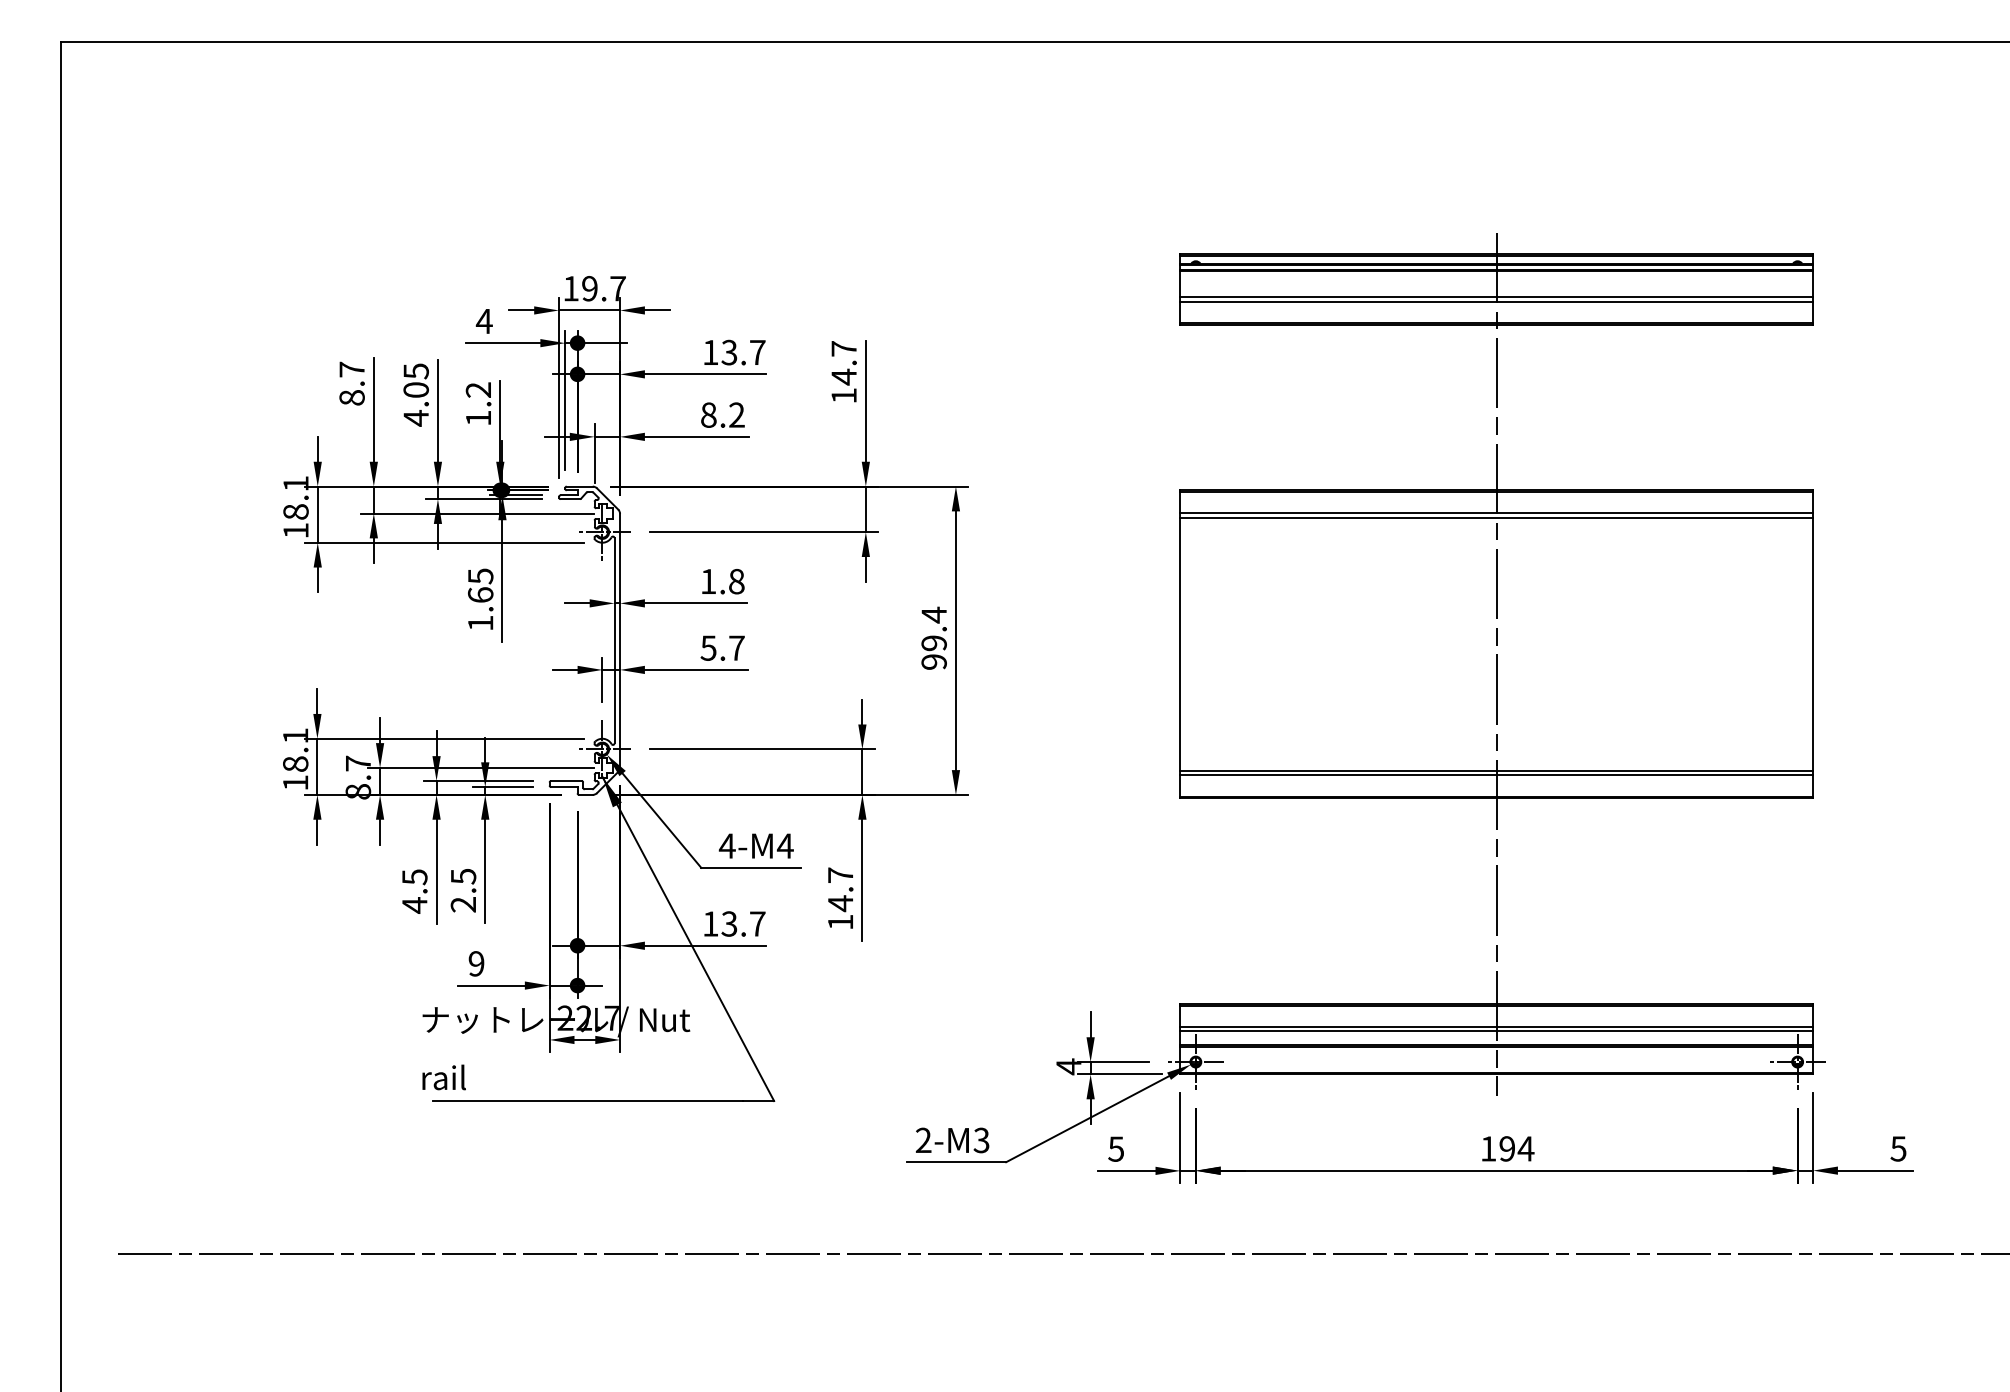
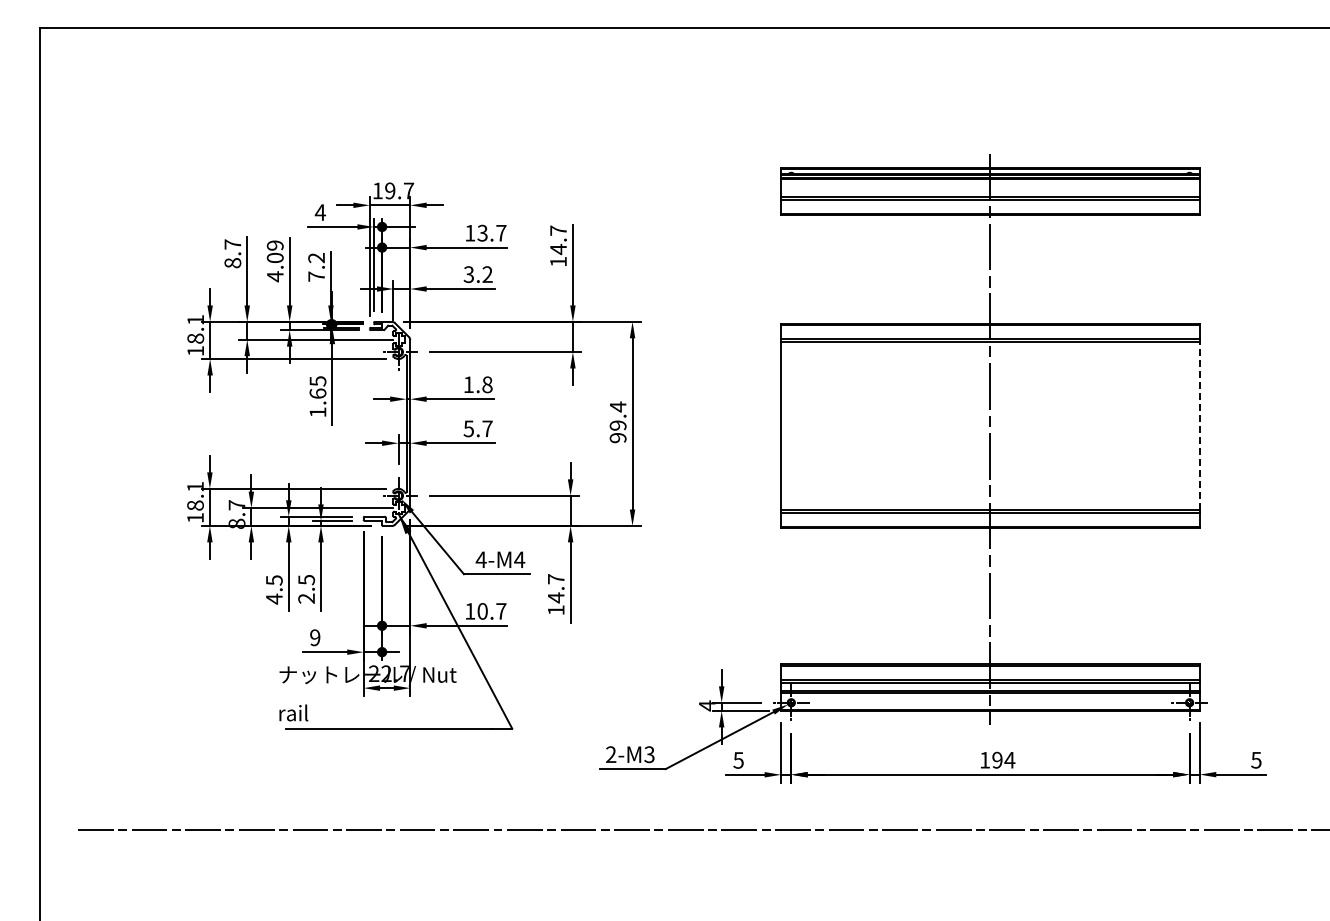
text: (414, 371) -> (274, 245), 4.05 -> 4.09
text: (708, 414) -> (468, 274), 8.2 -> 3.2
text: (478, 417) -> (316, 276), 1.2 -> 7.2
line: (1812, 644) -> (1199, 426), solid -> dashed
text: (729, 924) -> (482, 611), 13.7 -> 10.7

